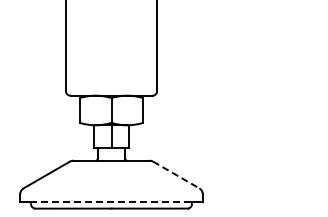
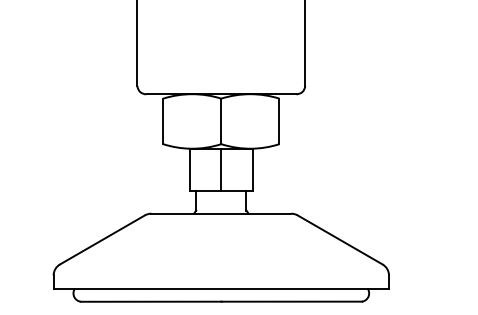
line: (176, 174) -> (340, 239), dashed -> solid
line: (111, 201) -> (221, 288), dashed -> solid

